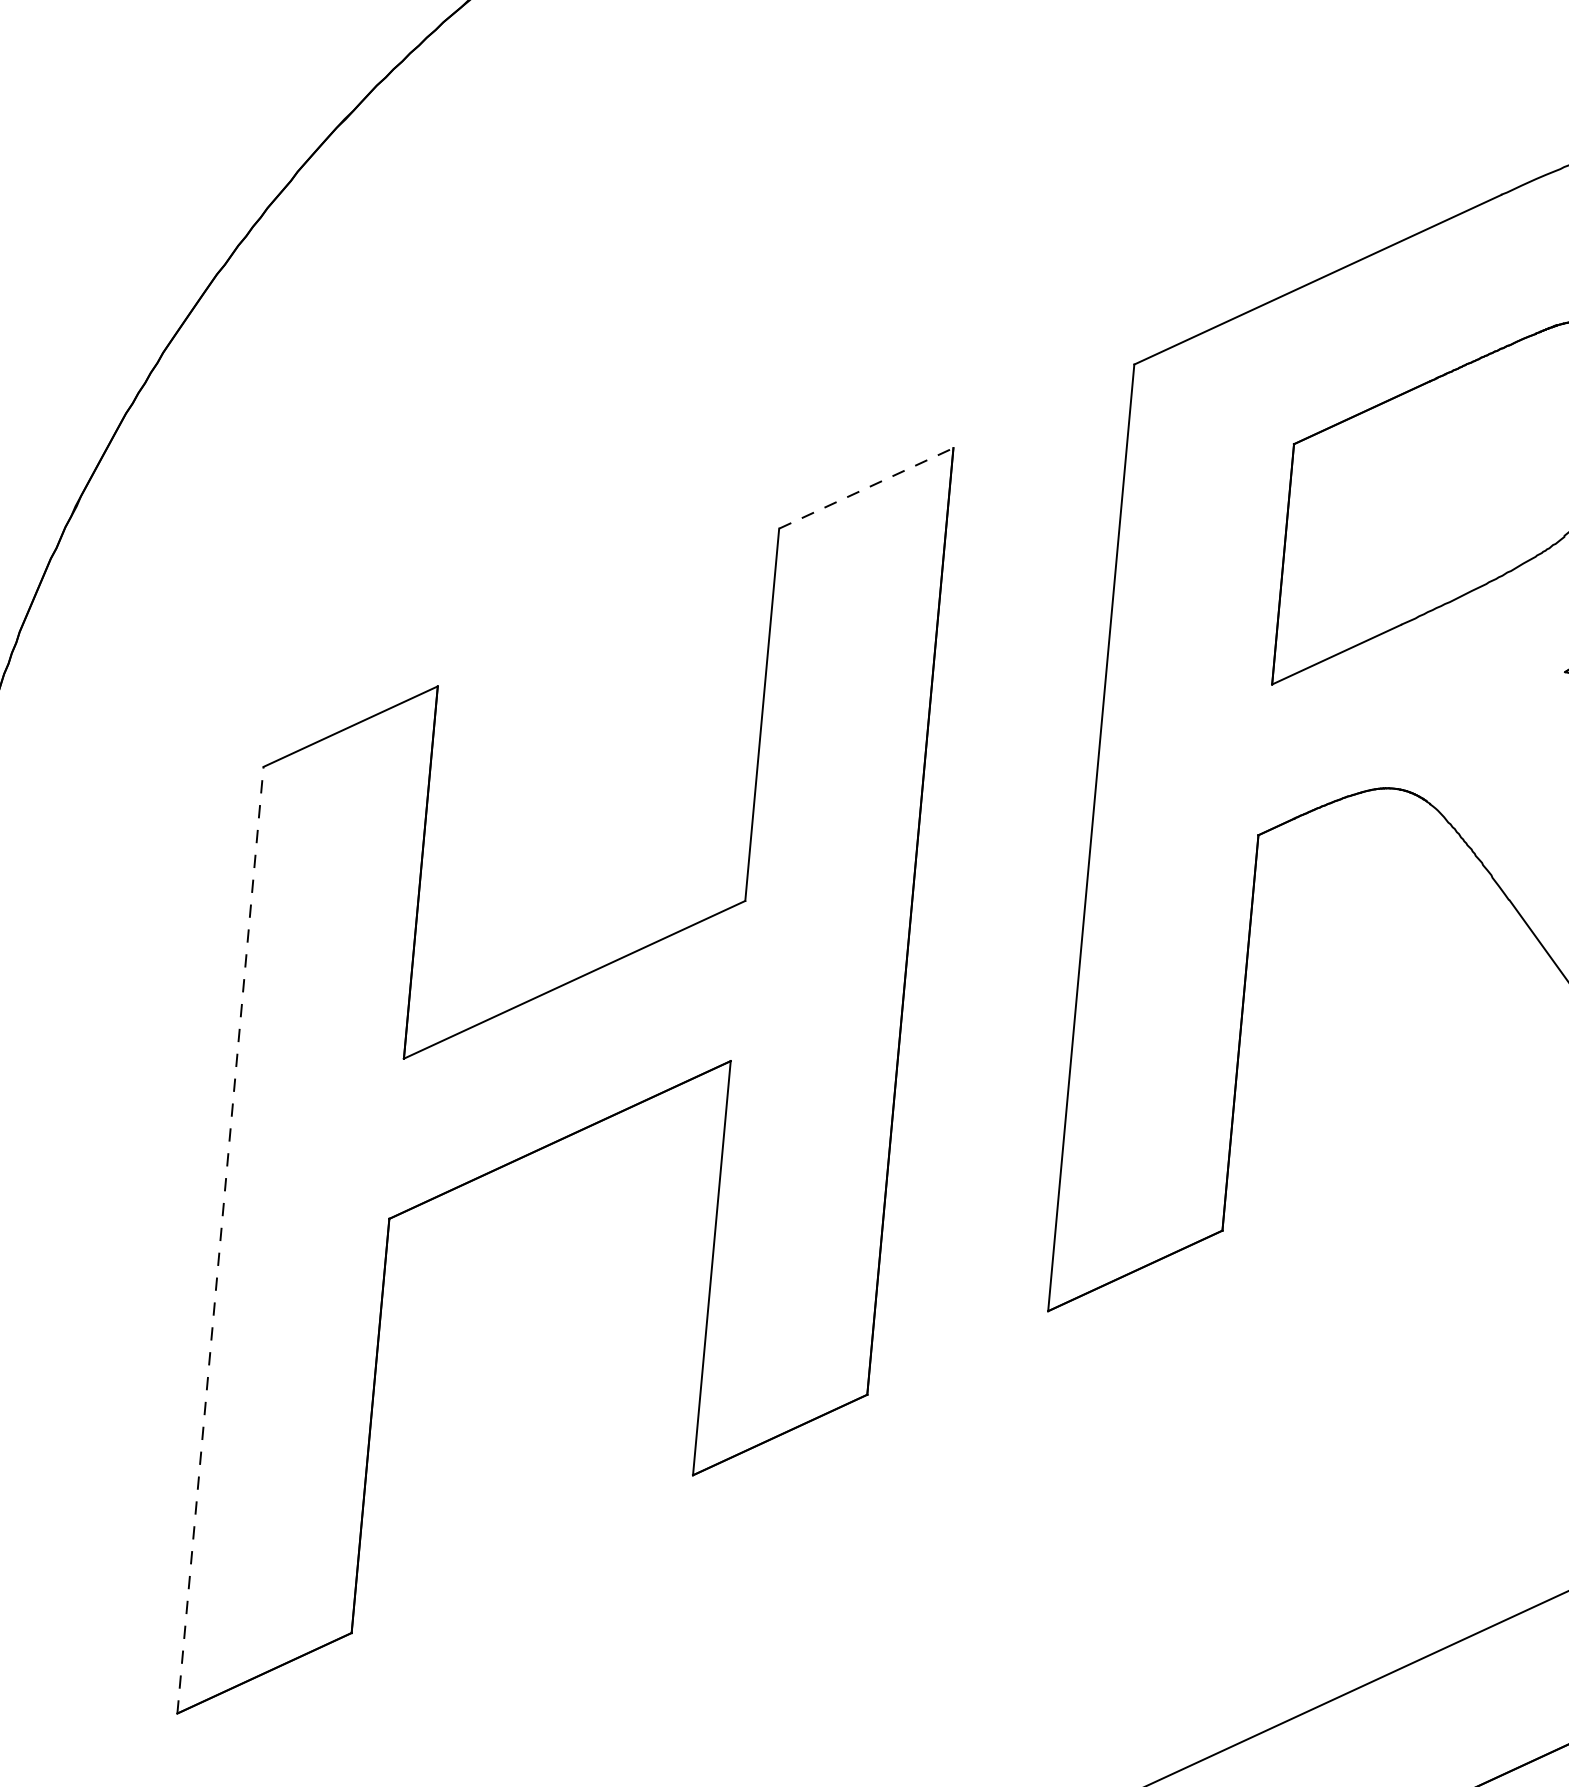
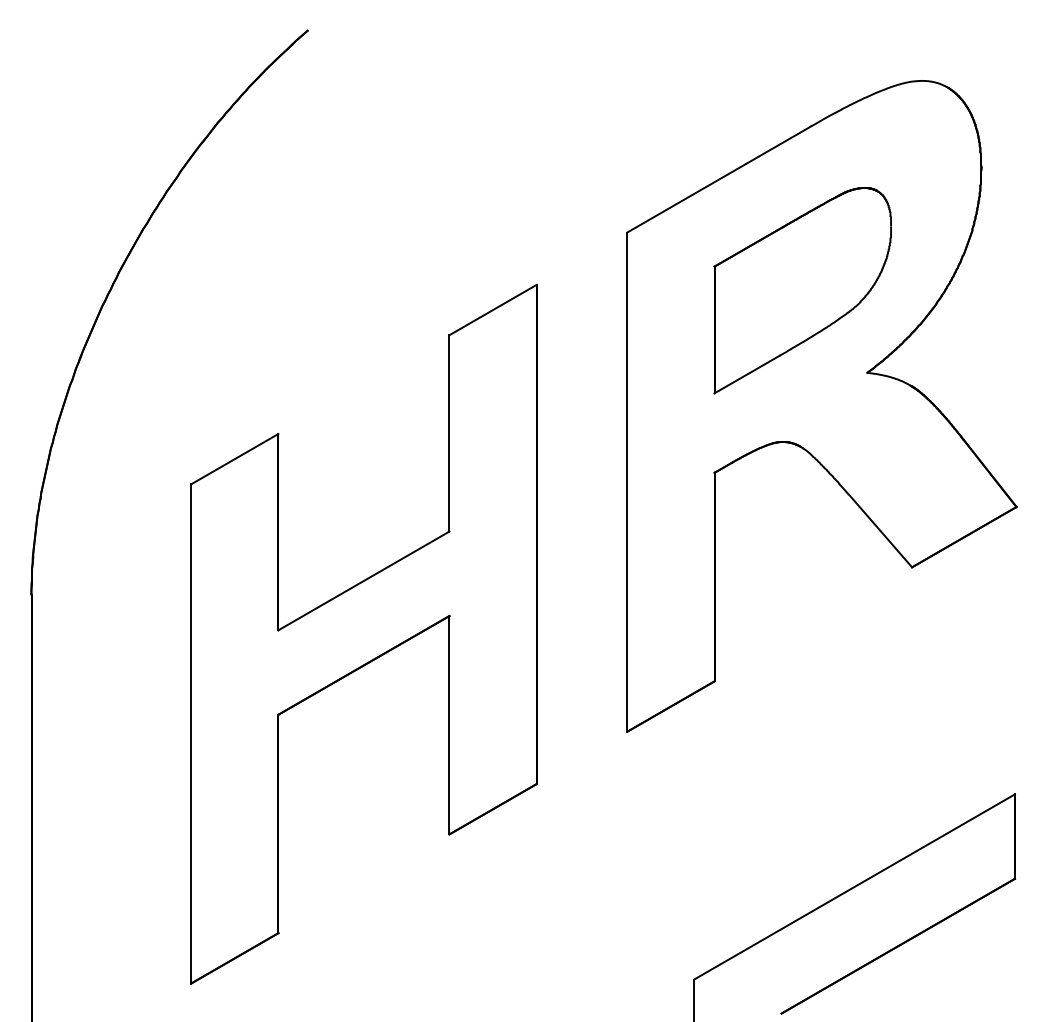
line: (867, 487) -> (493, 309), dashed -> solid
line: (221, 1241) -> (191, 734), dashed -> solid

